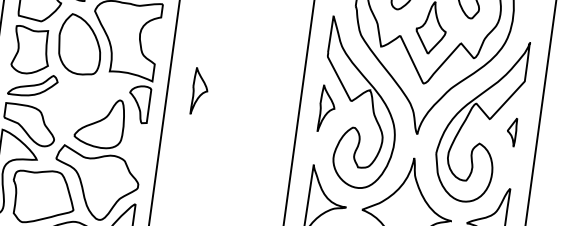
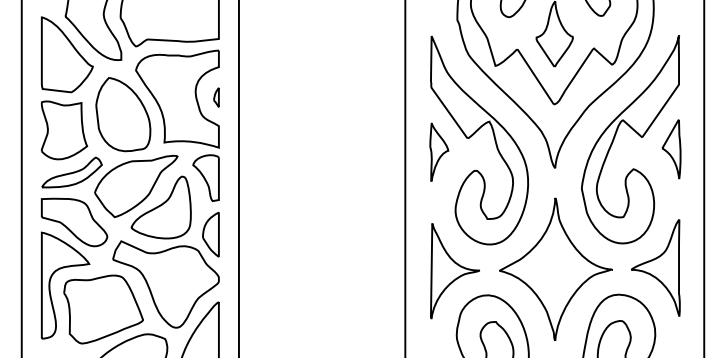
part: (156, 41) -> (216, 97), added
part: (200, 91) -> (279, 151), removed
part: (82, 103) -> (136, 186), added
part: (511, 132) -> (671, 149), size x1.67
part: (136, 149) -> (210, 234), added

